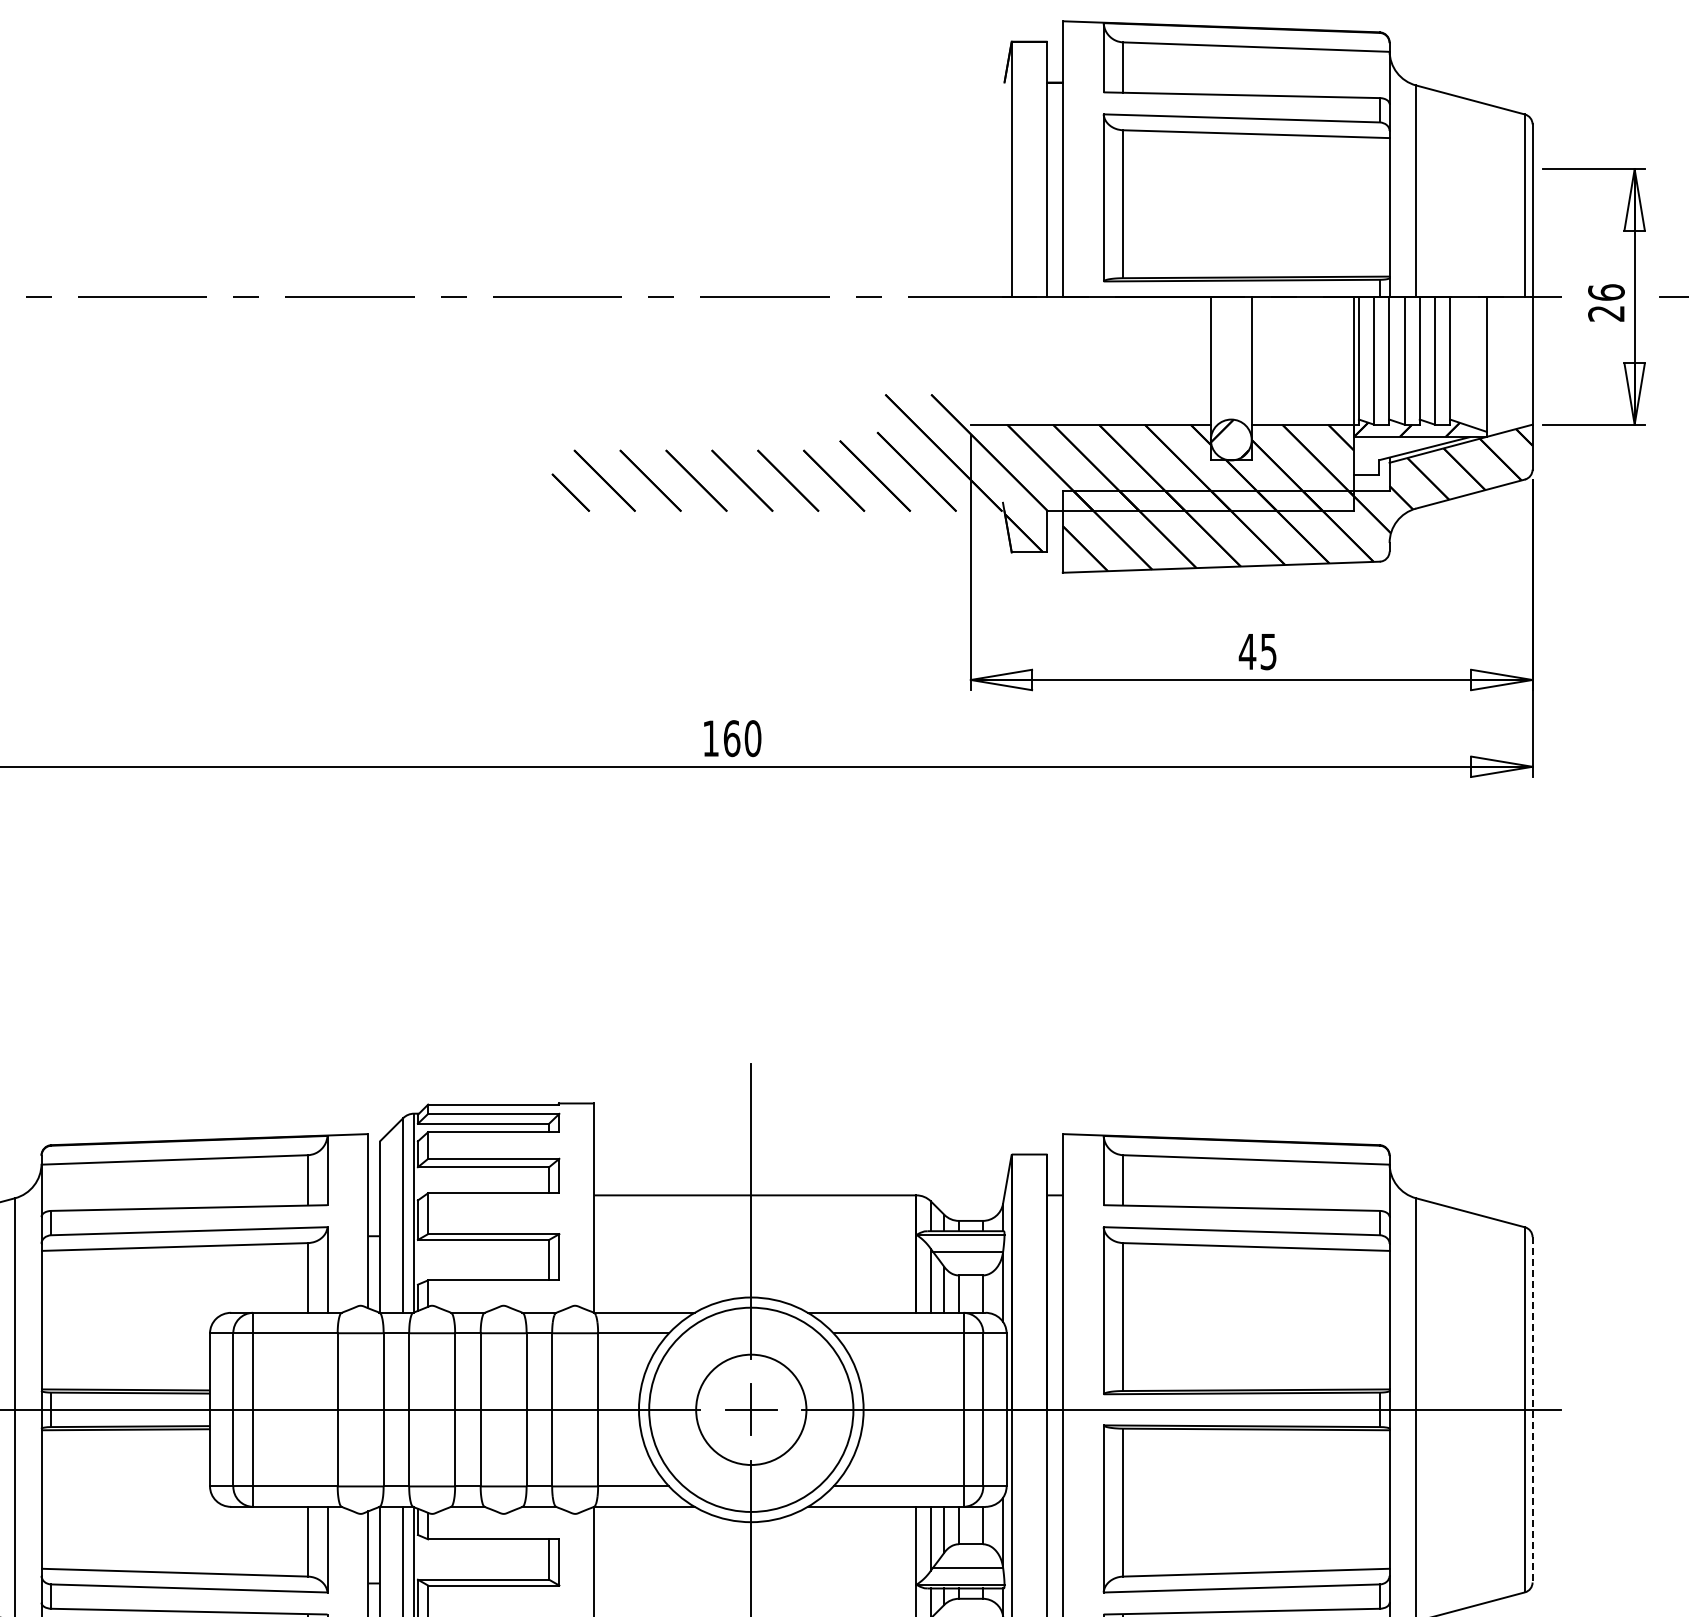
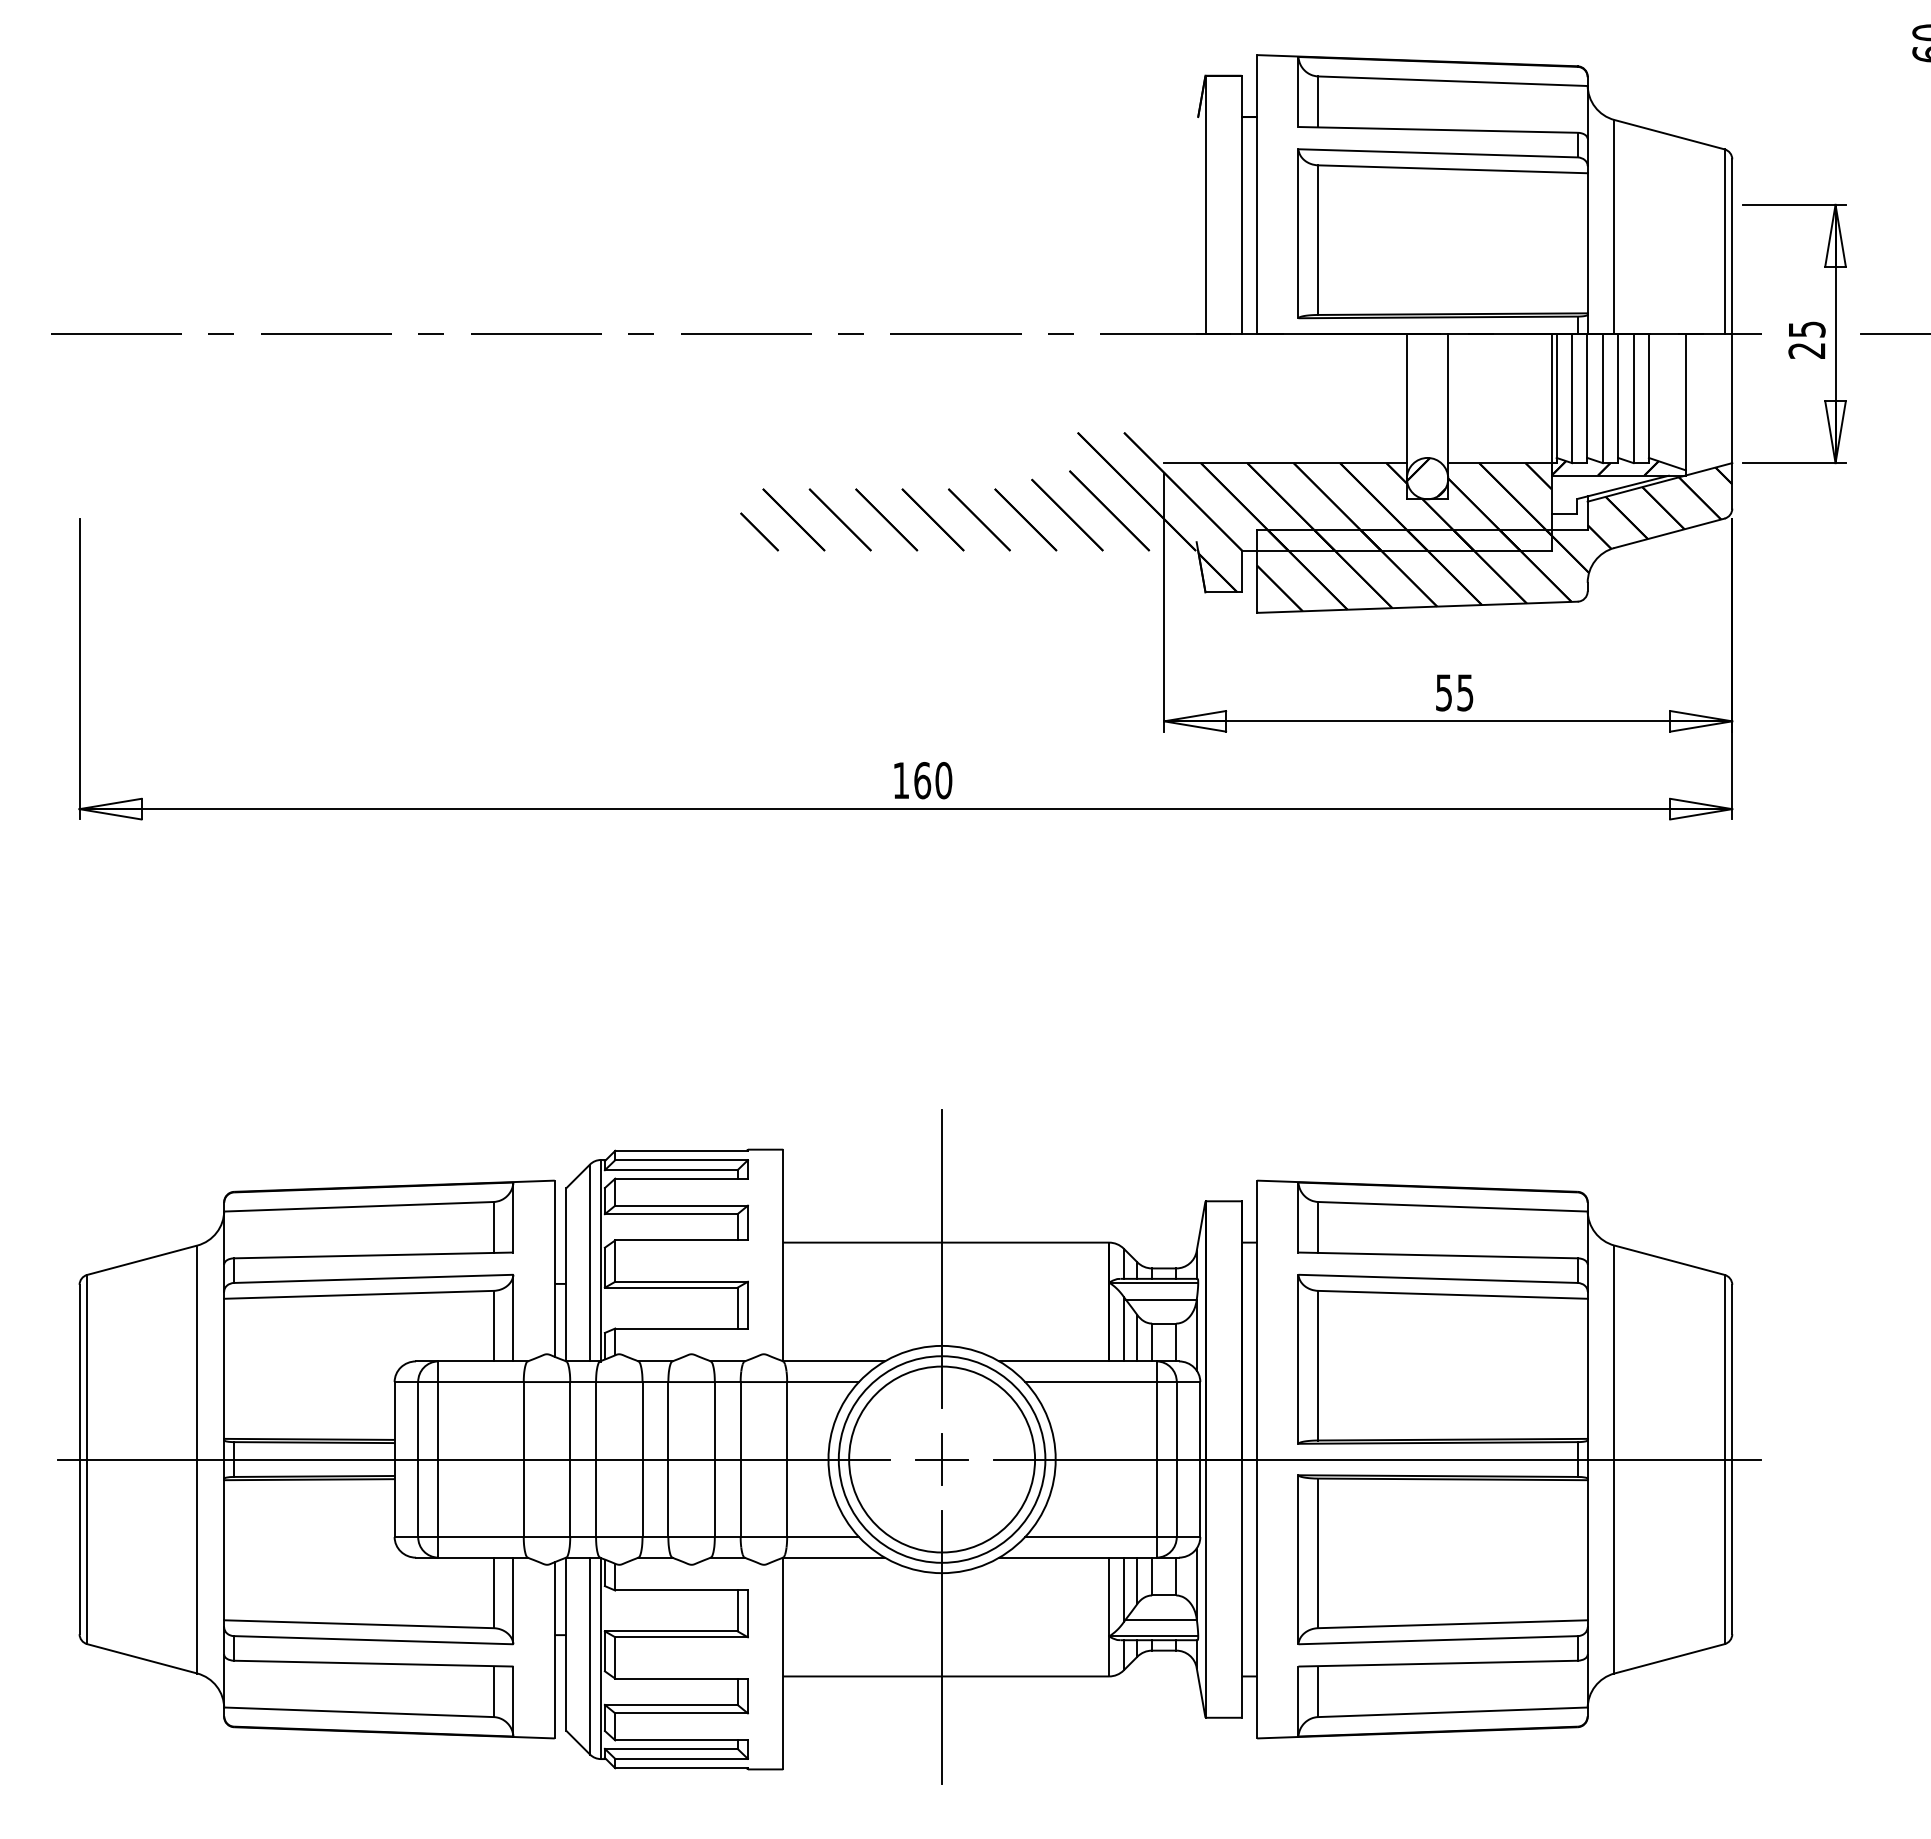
text: (1605, 292) -> (1806, 329), 26 -> 25
text: (1247, 651) -> (1443, 692), 45 -> 55
circle: (751, 1409) -> (942, 1459), size x1.67
line: (1532, 1409) -> (1732, 1459), dashed -> solid

